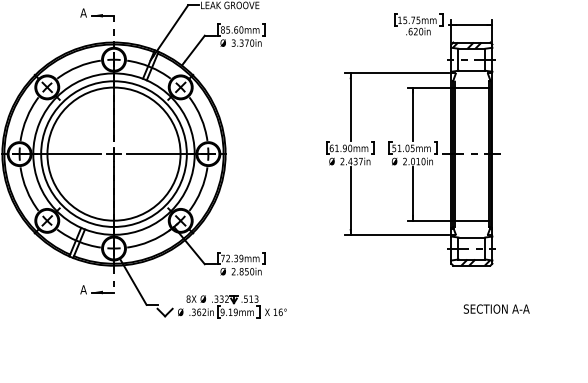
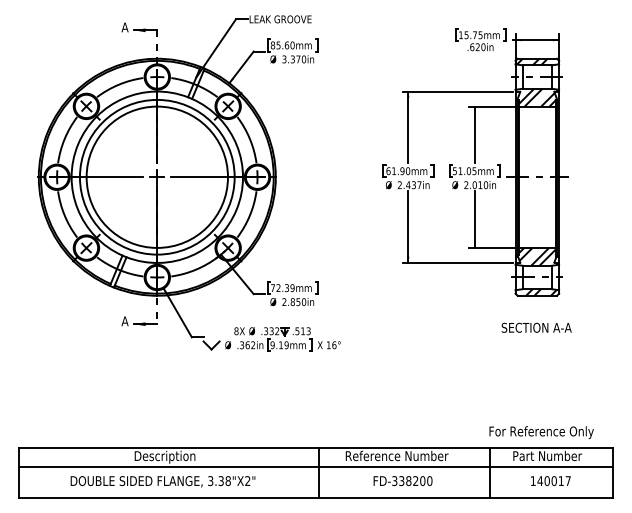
hatch: (471, 79) -> (536, 97), added
hatch: (471, 228) -> (536, 256), added
text: (496, 308) -> (536, 327), moved

